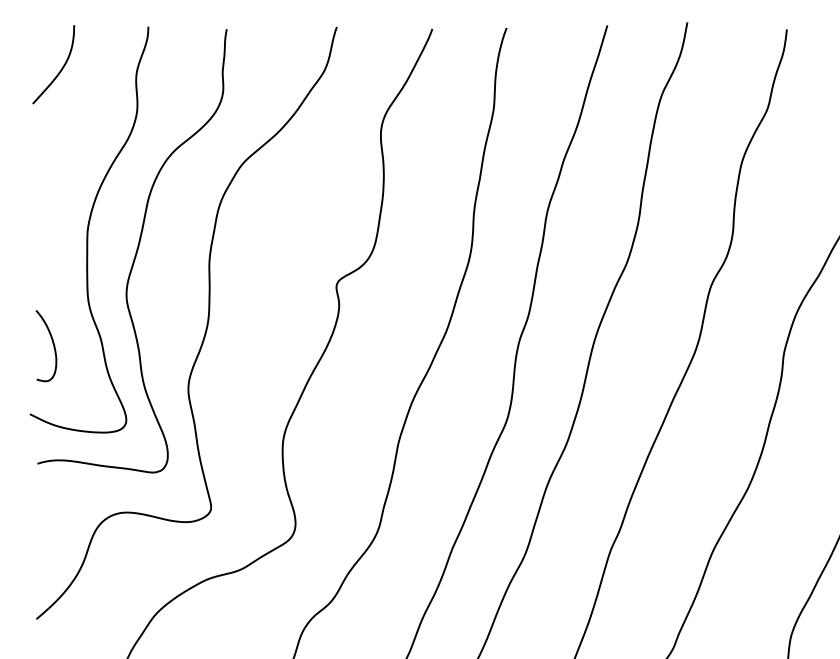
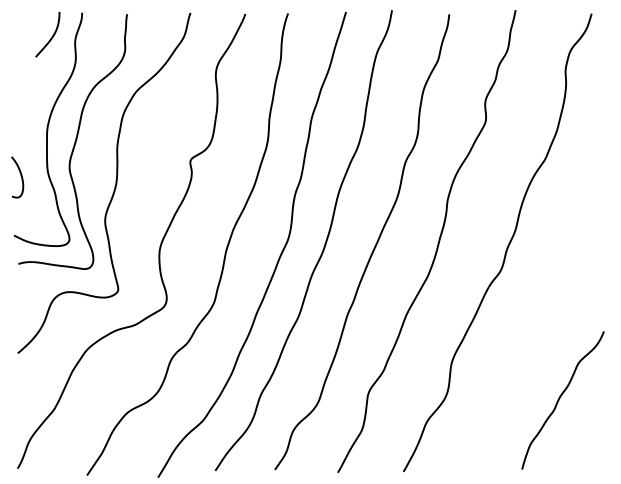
curve: (60, 68) -> (51, 36), moved
curve: (51, 344) -> (20, 176), moved

